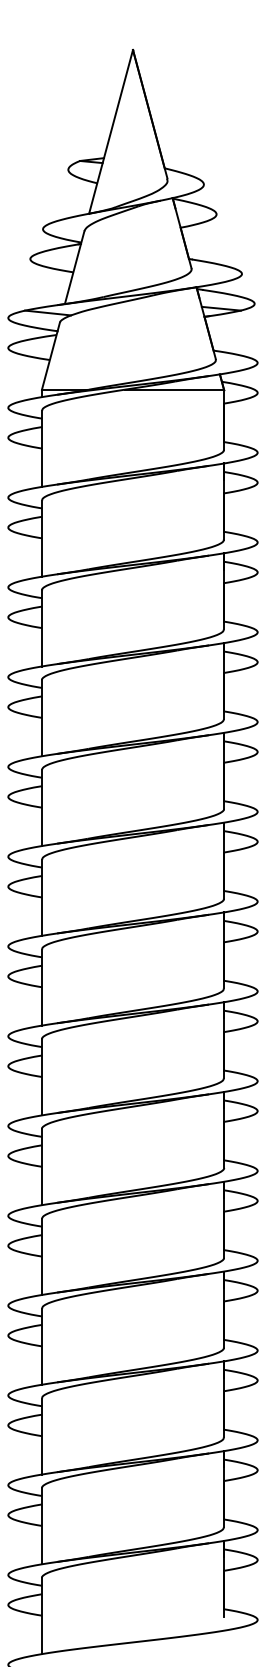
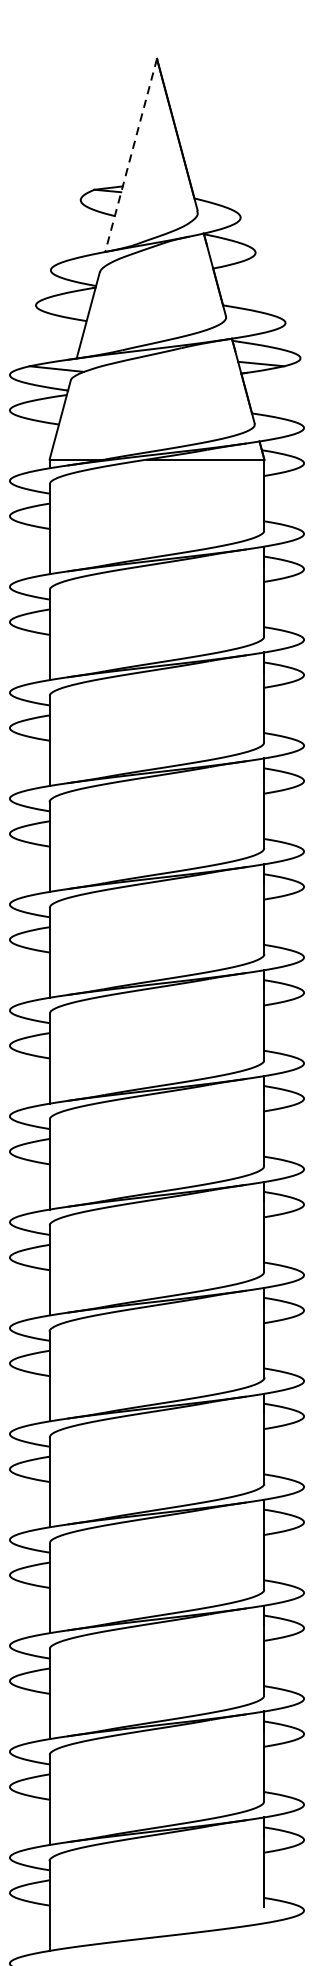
line: (111, 131) -> (131, 154), solid -> dashed

